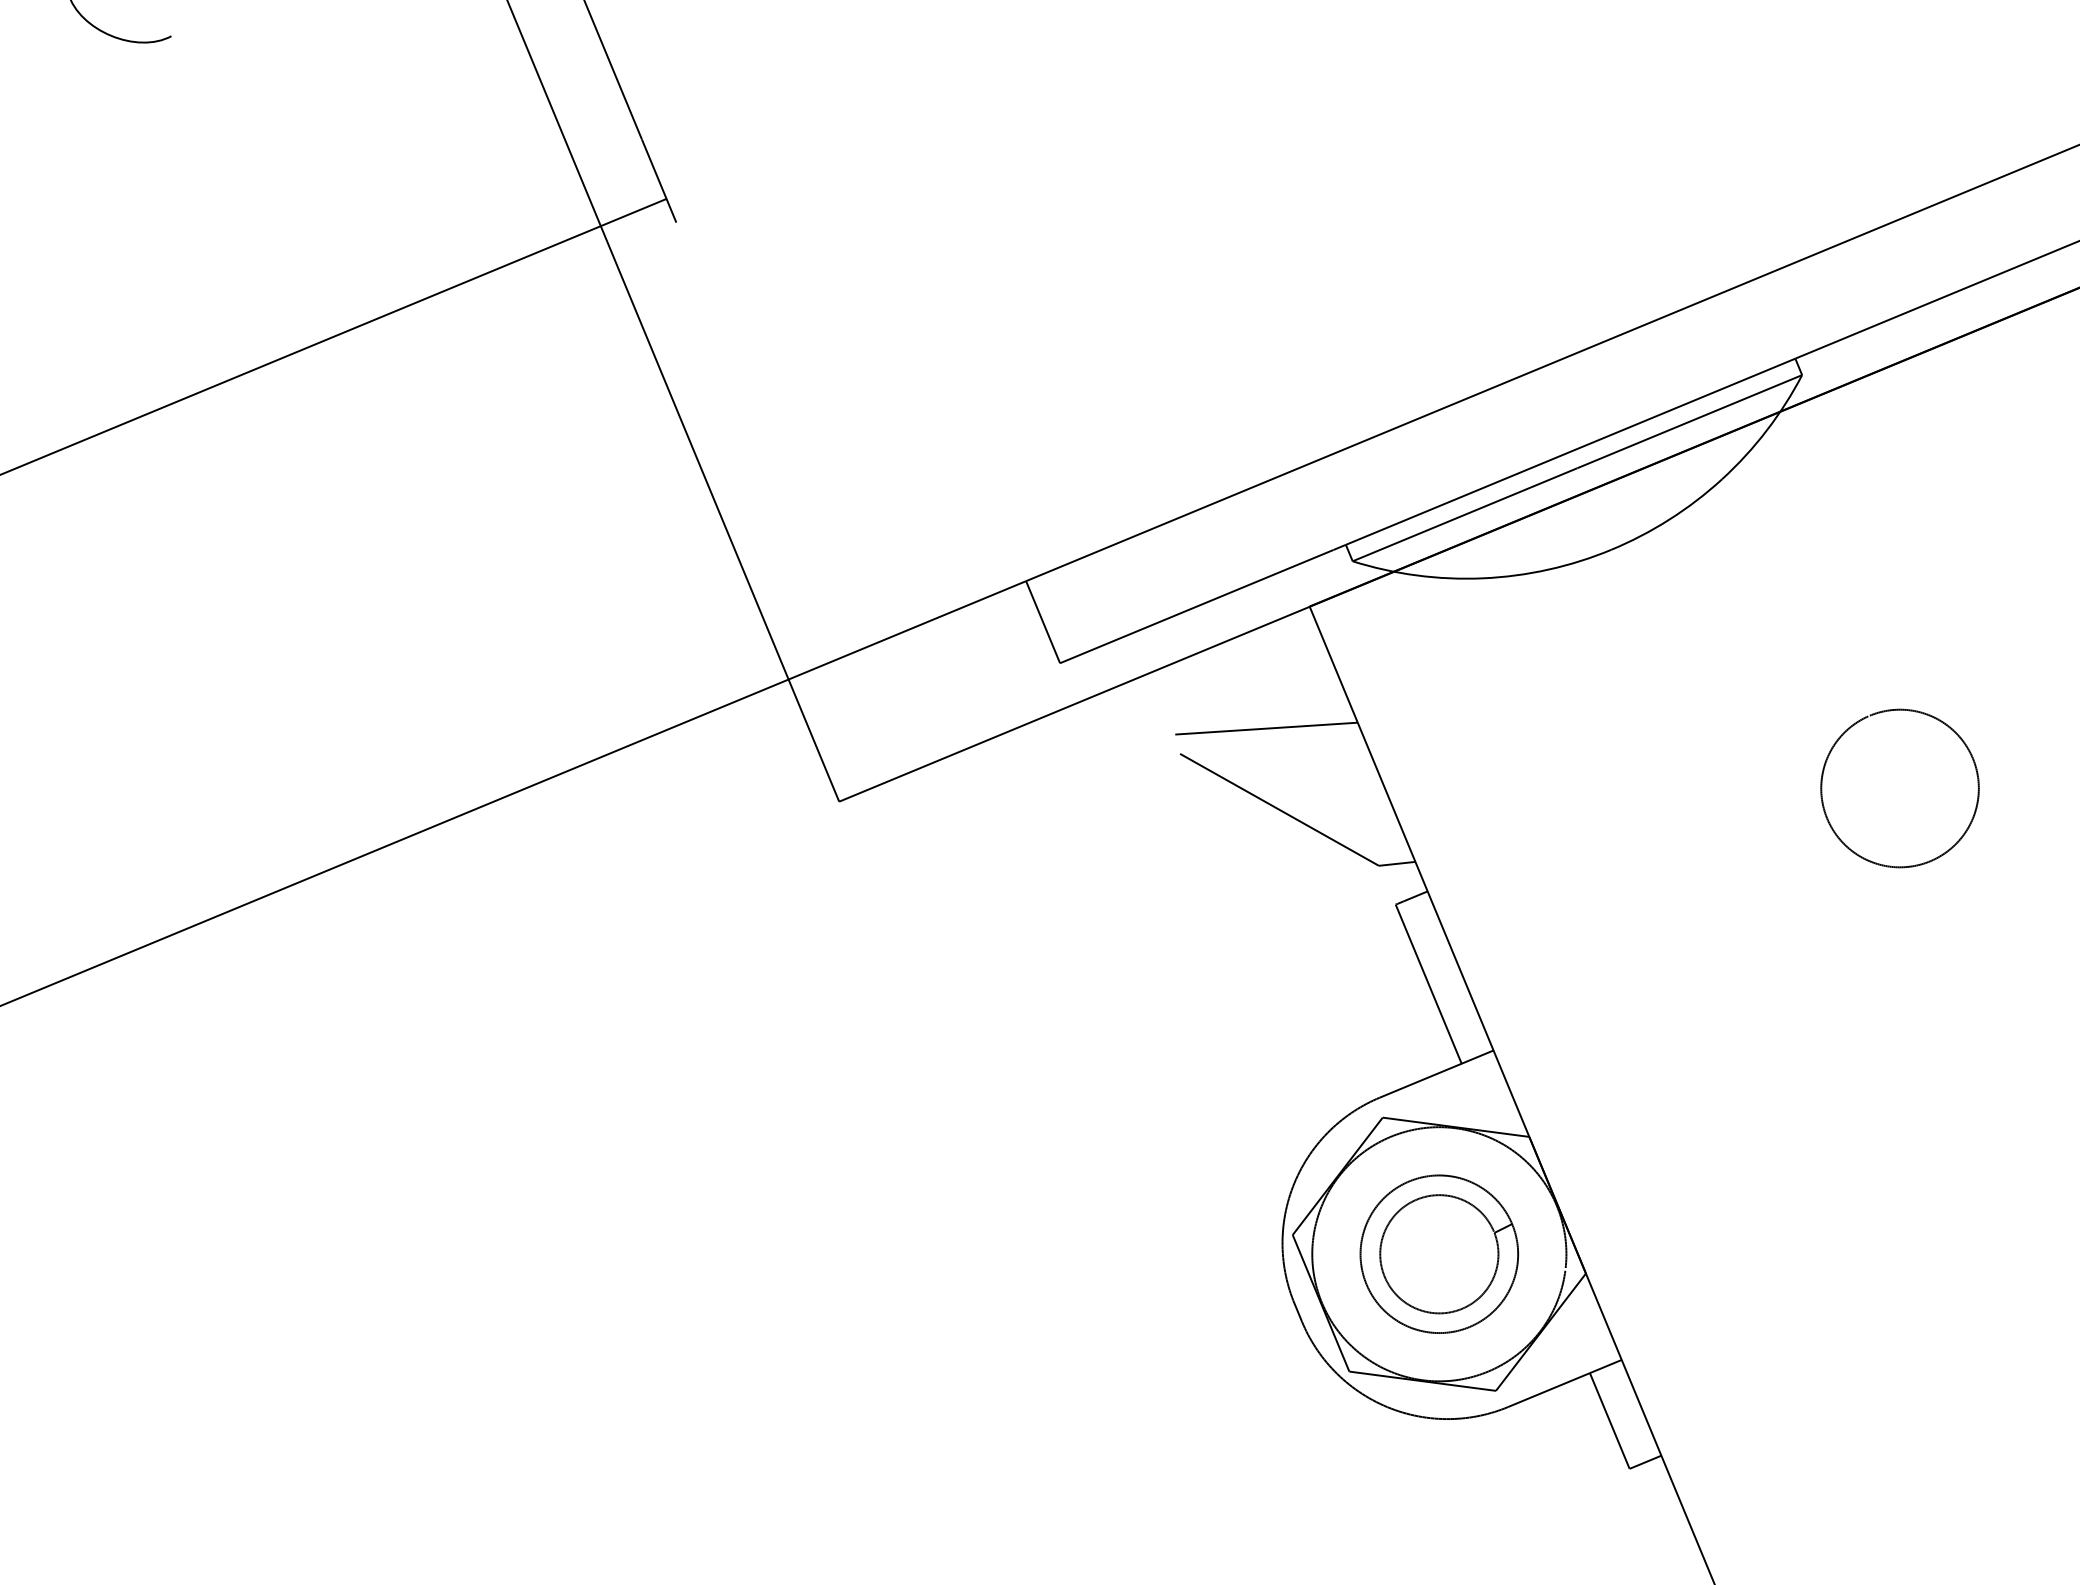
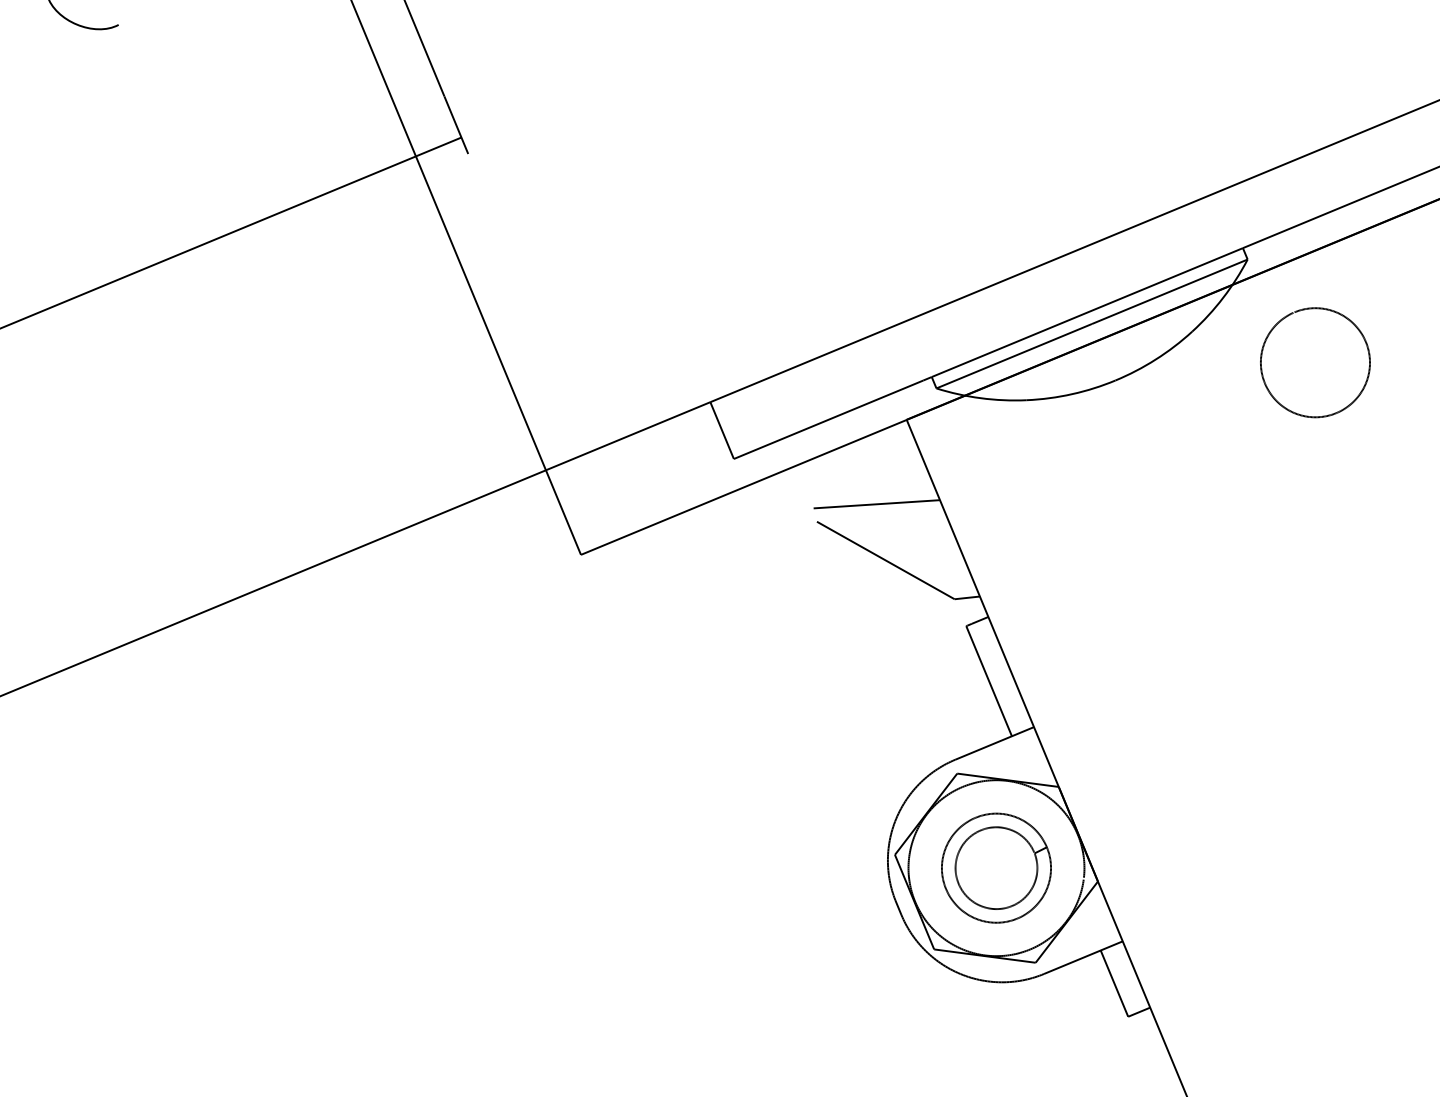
part: (1900, 788) -> (1315, 362), moved

